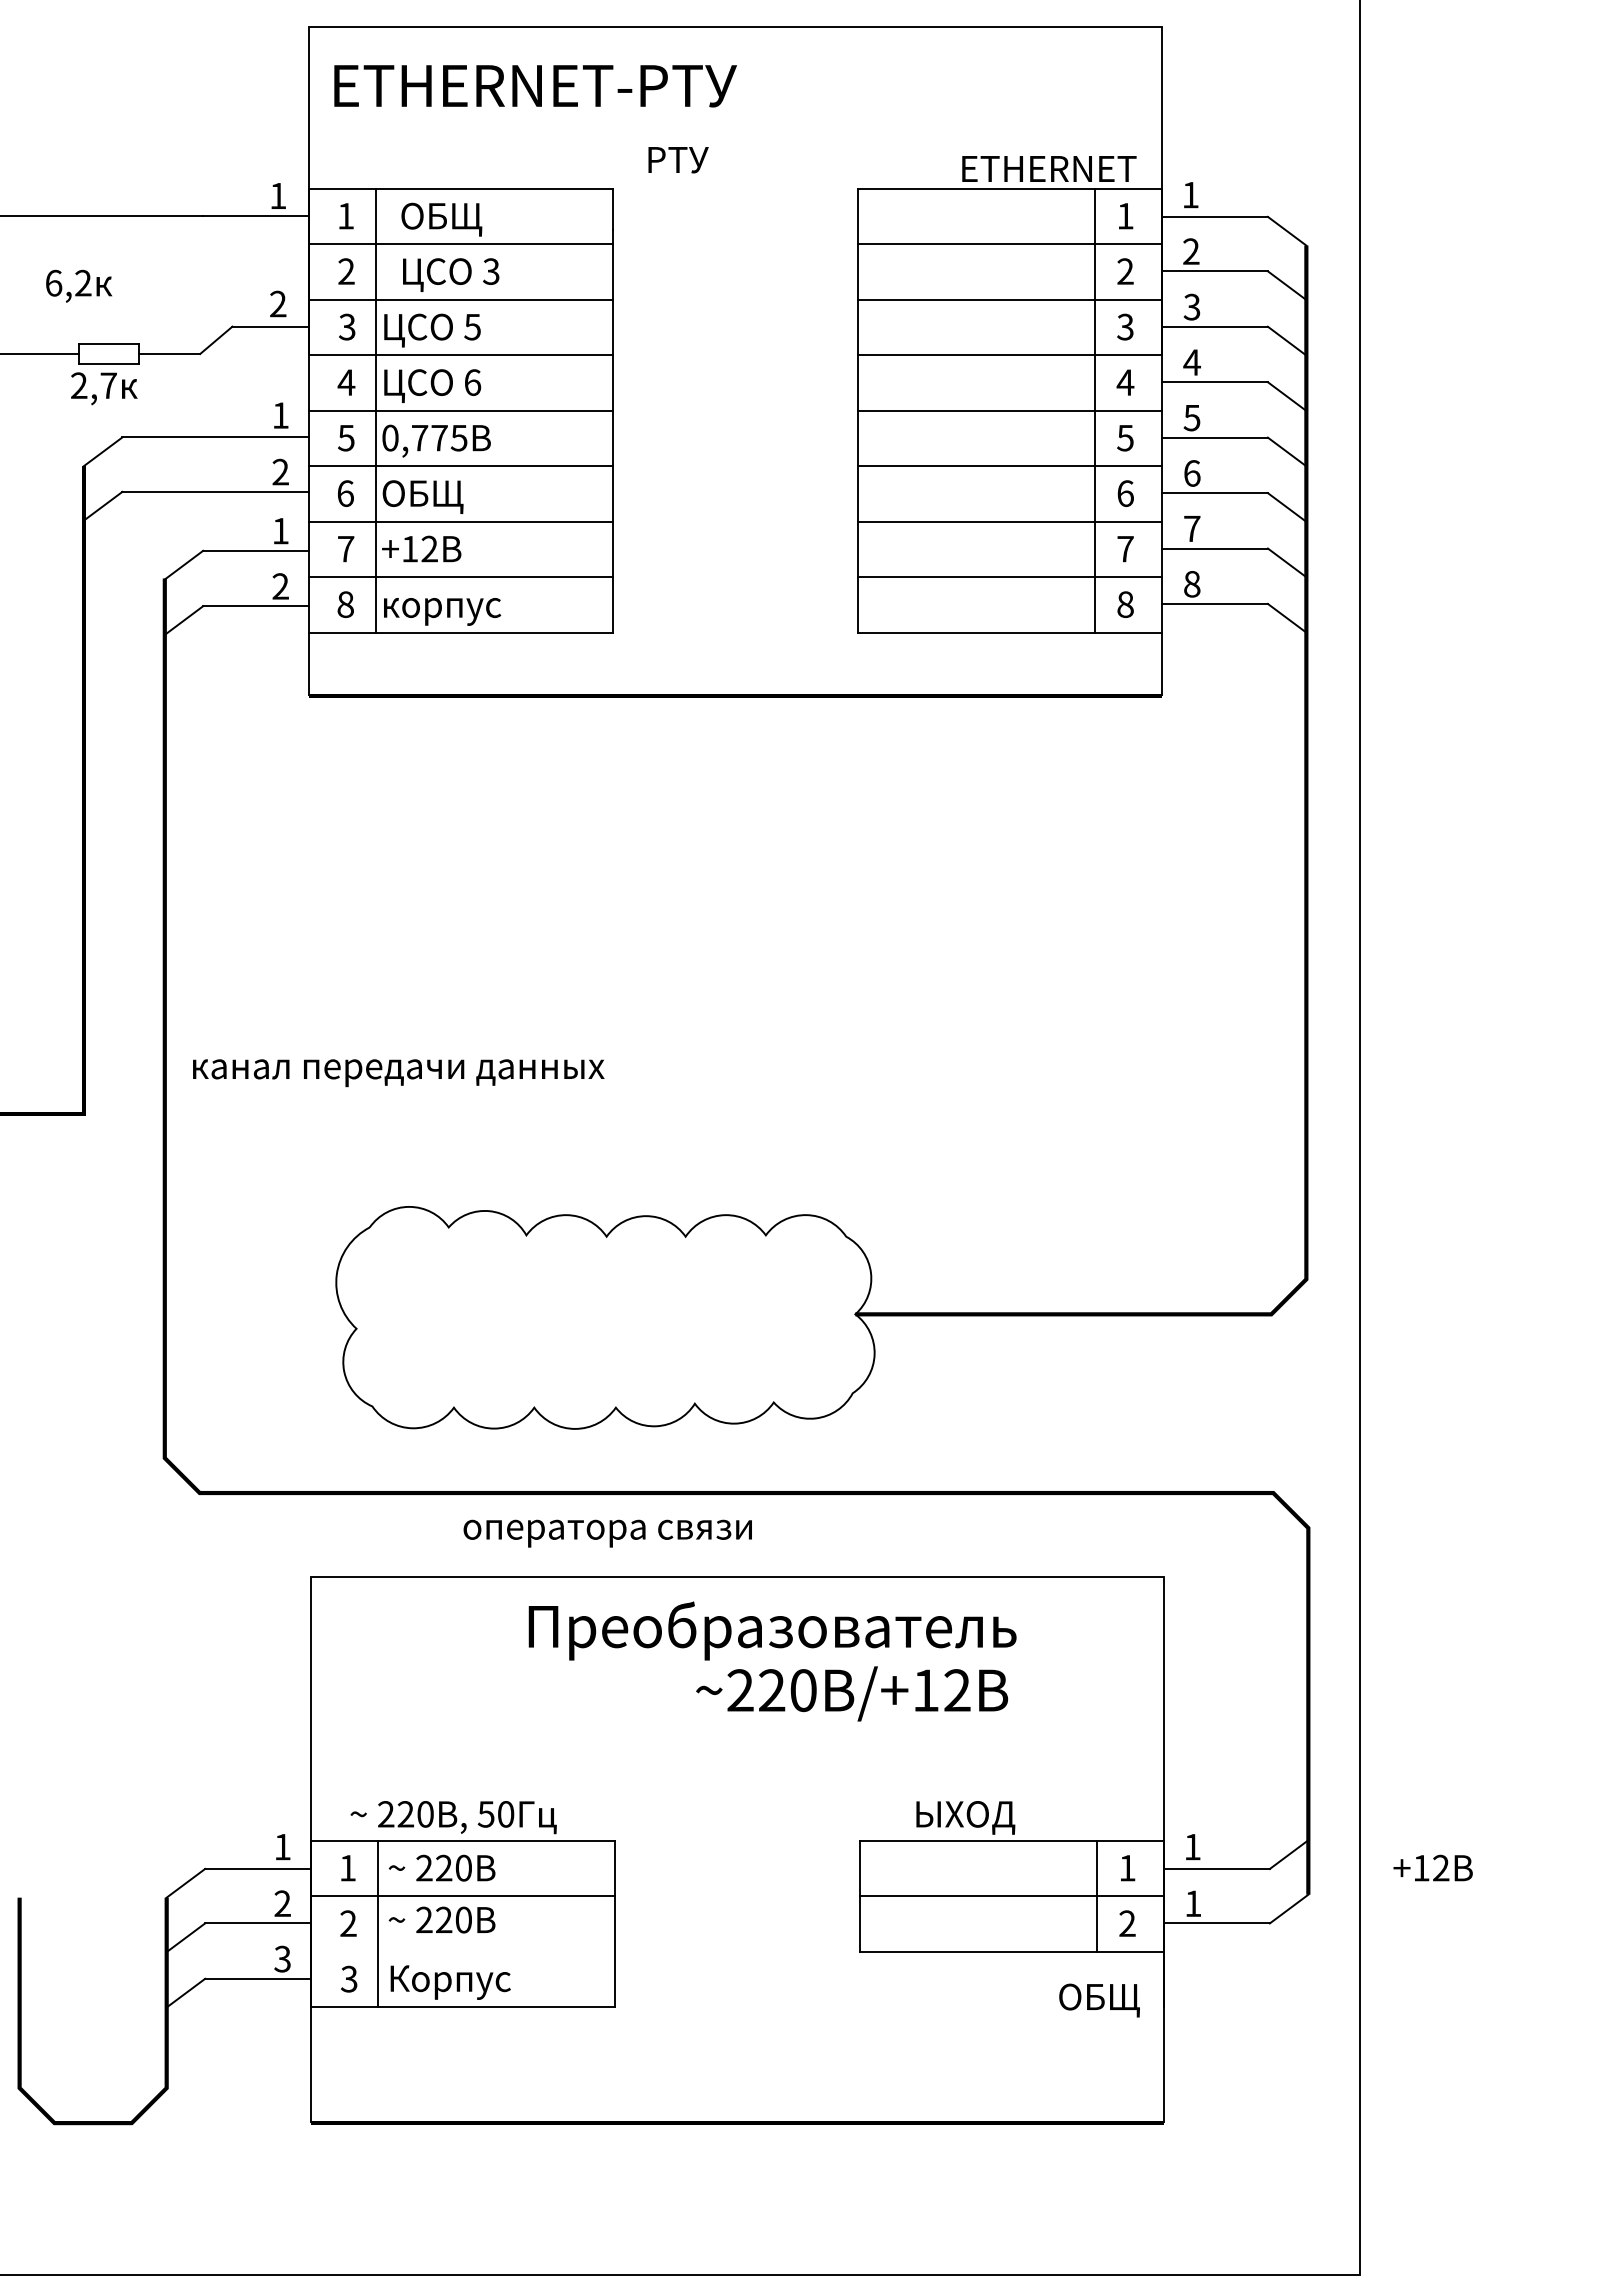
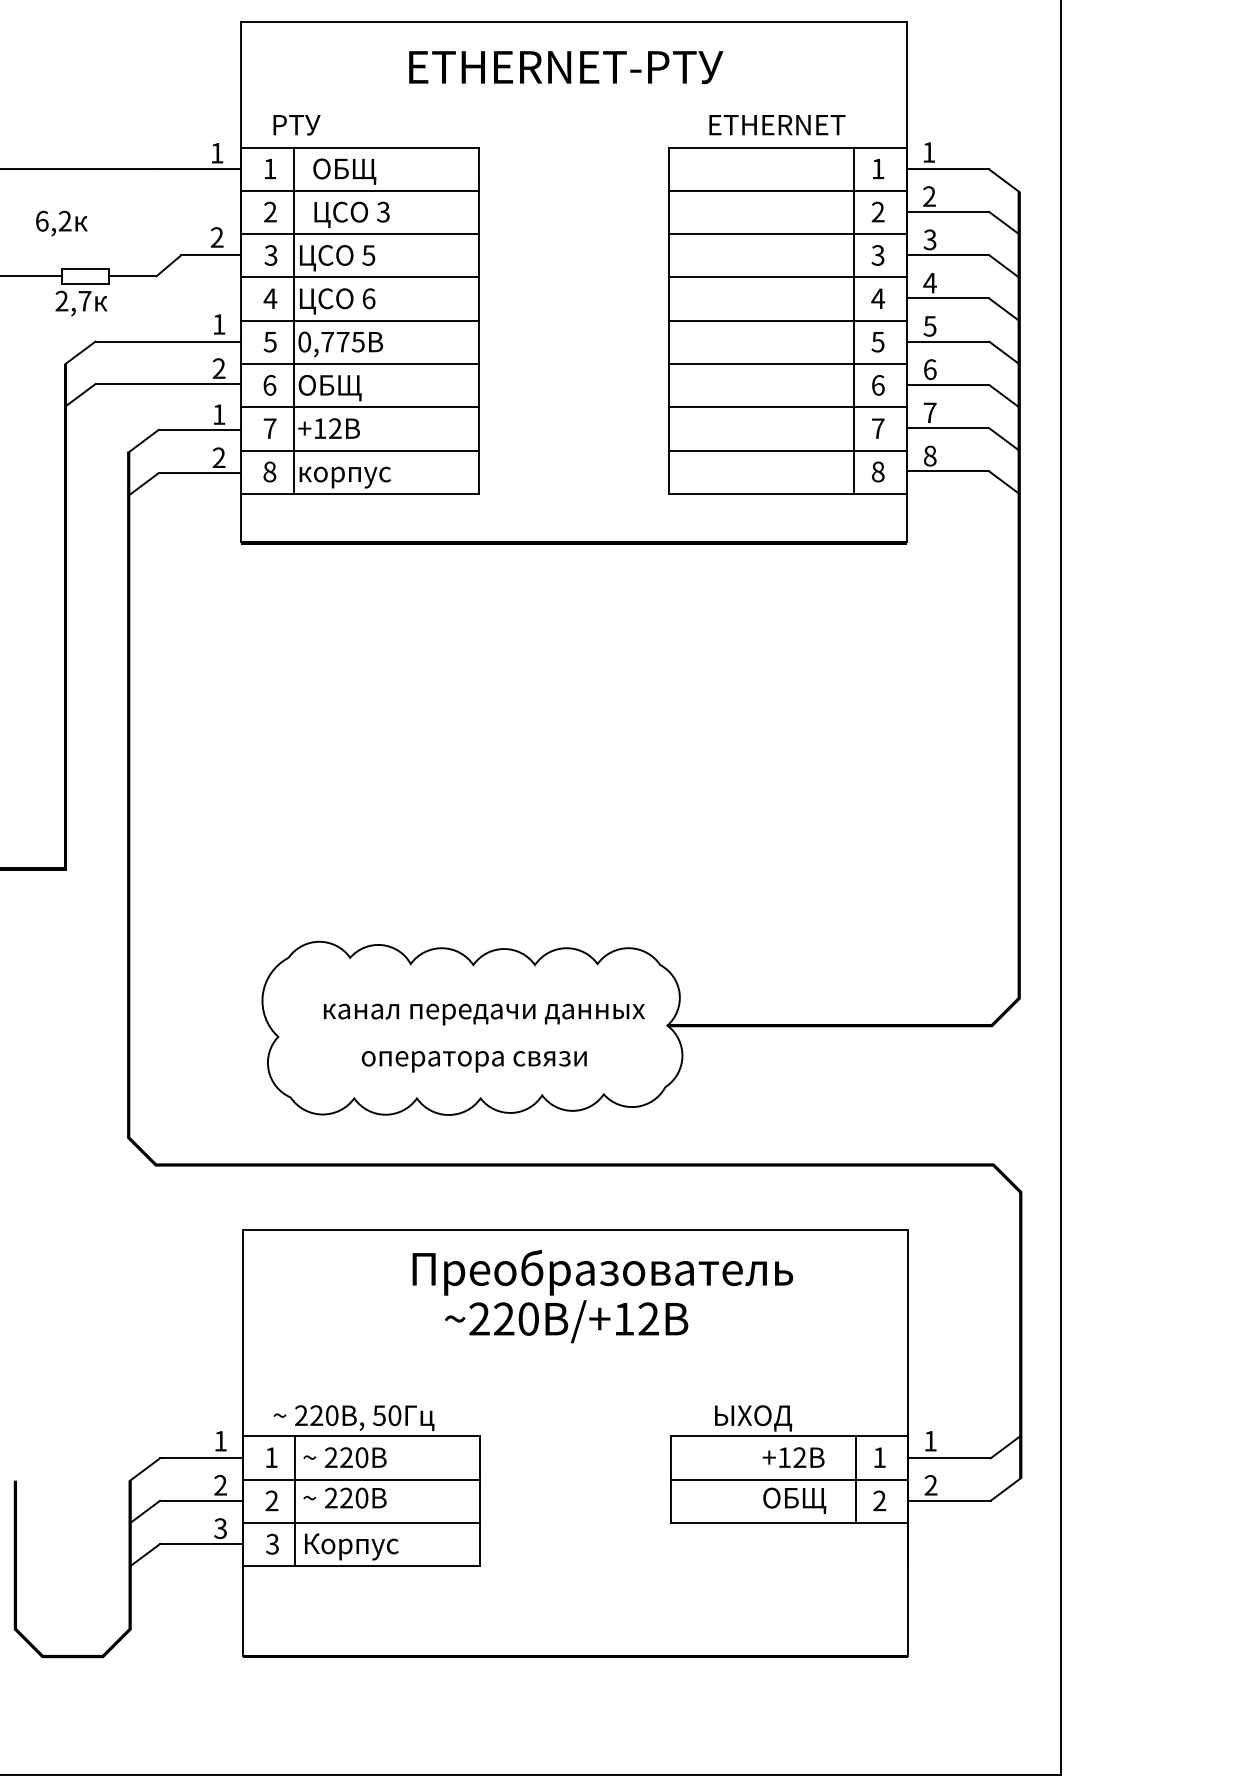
text: (535, 86) -> (566, 67), moved
text: (678, 160) -> (296, 125), moved
text: (1049, 168) -> (777, 124), moved
text: (398, 1073) -> (484, 1014), moved
text: (607, 1533) -> (474, 1061), moved
text: (852, 1693) -> (566, 1321), moved
text: (1432, 1867) -> (793, 1457), moved
text: (1193, 1903) -> (931, 1485), 1 -> 2
line: (462, 1951) -> (360, 1522), added
text: (1099, 2000) -> (794, 1500), moved

